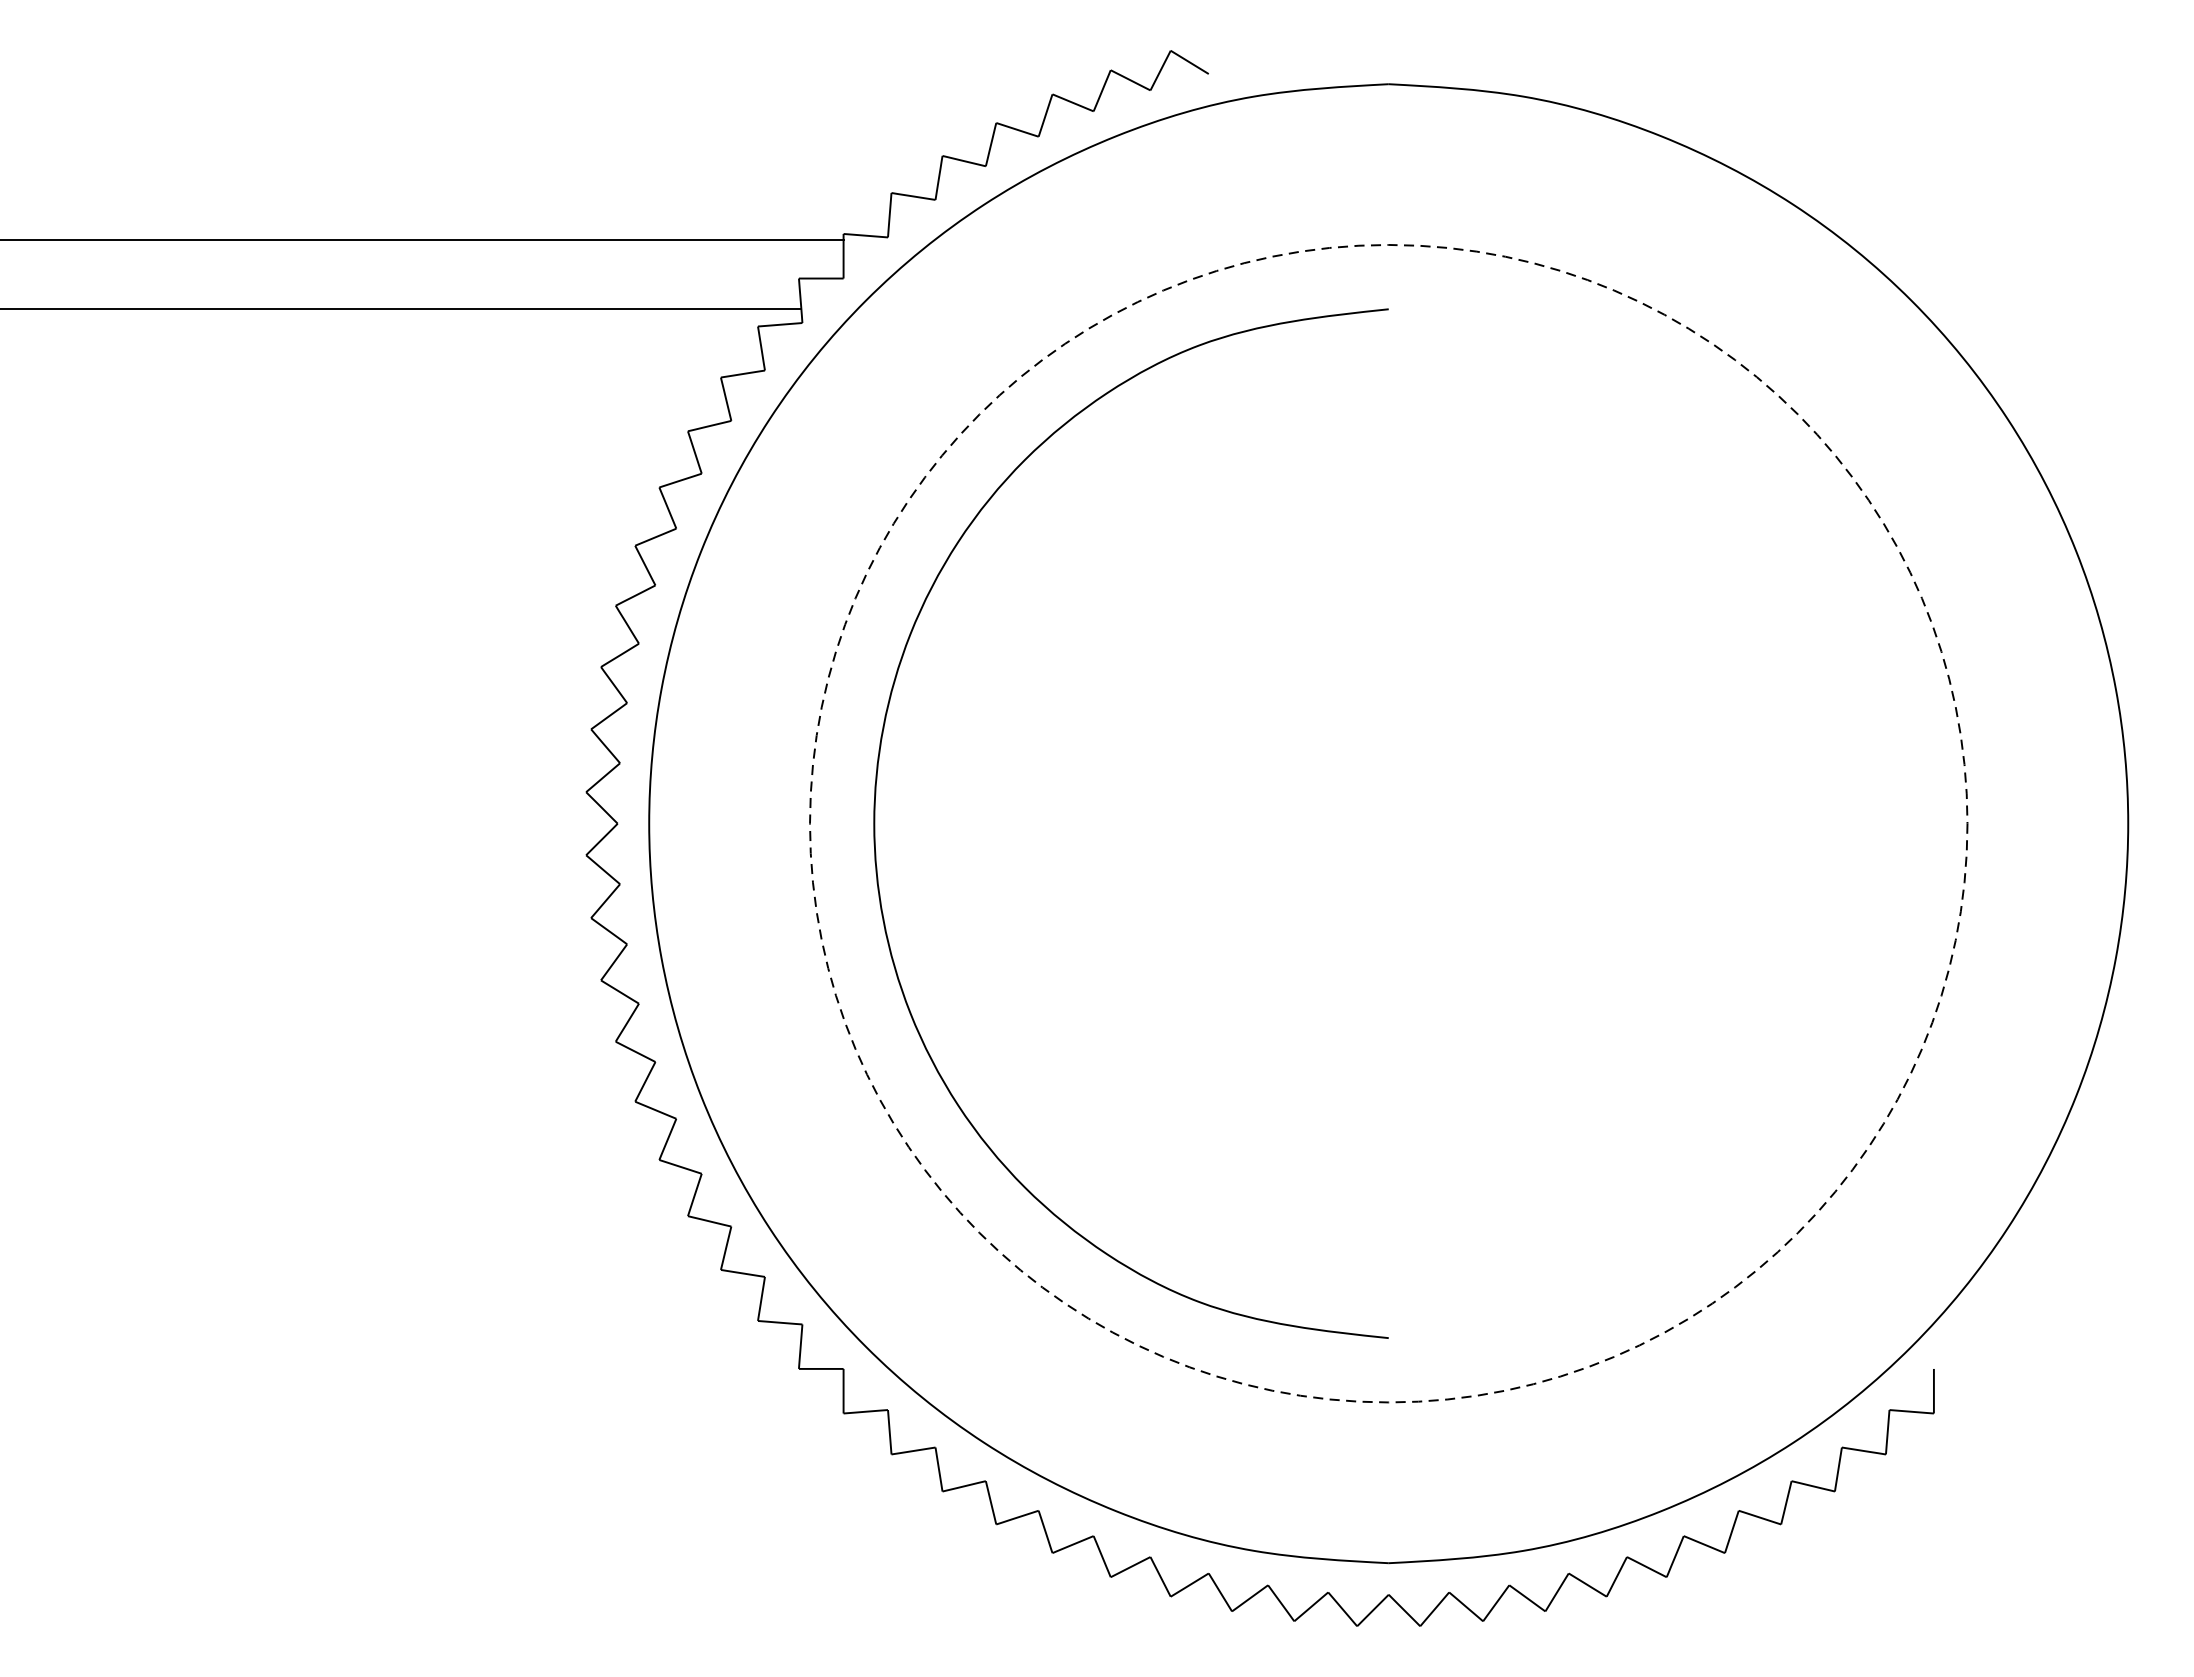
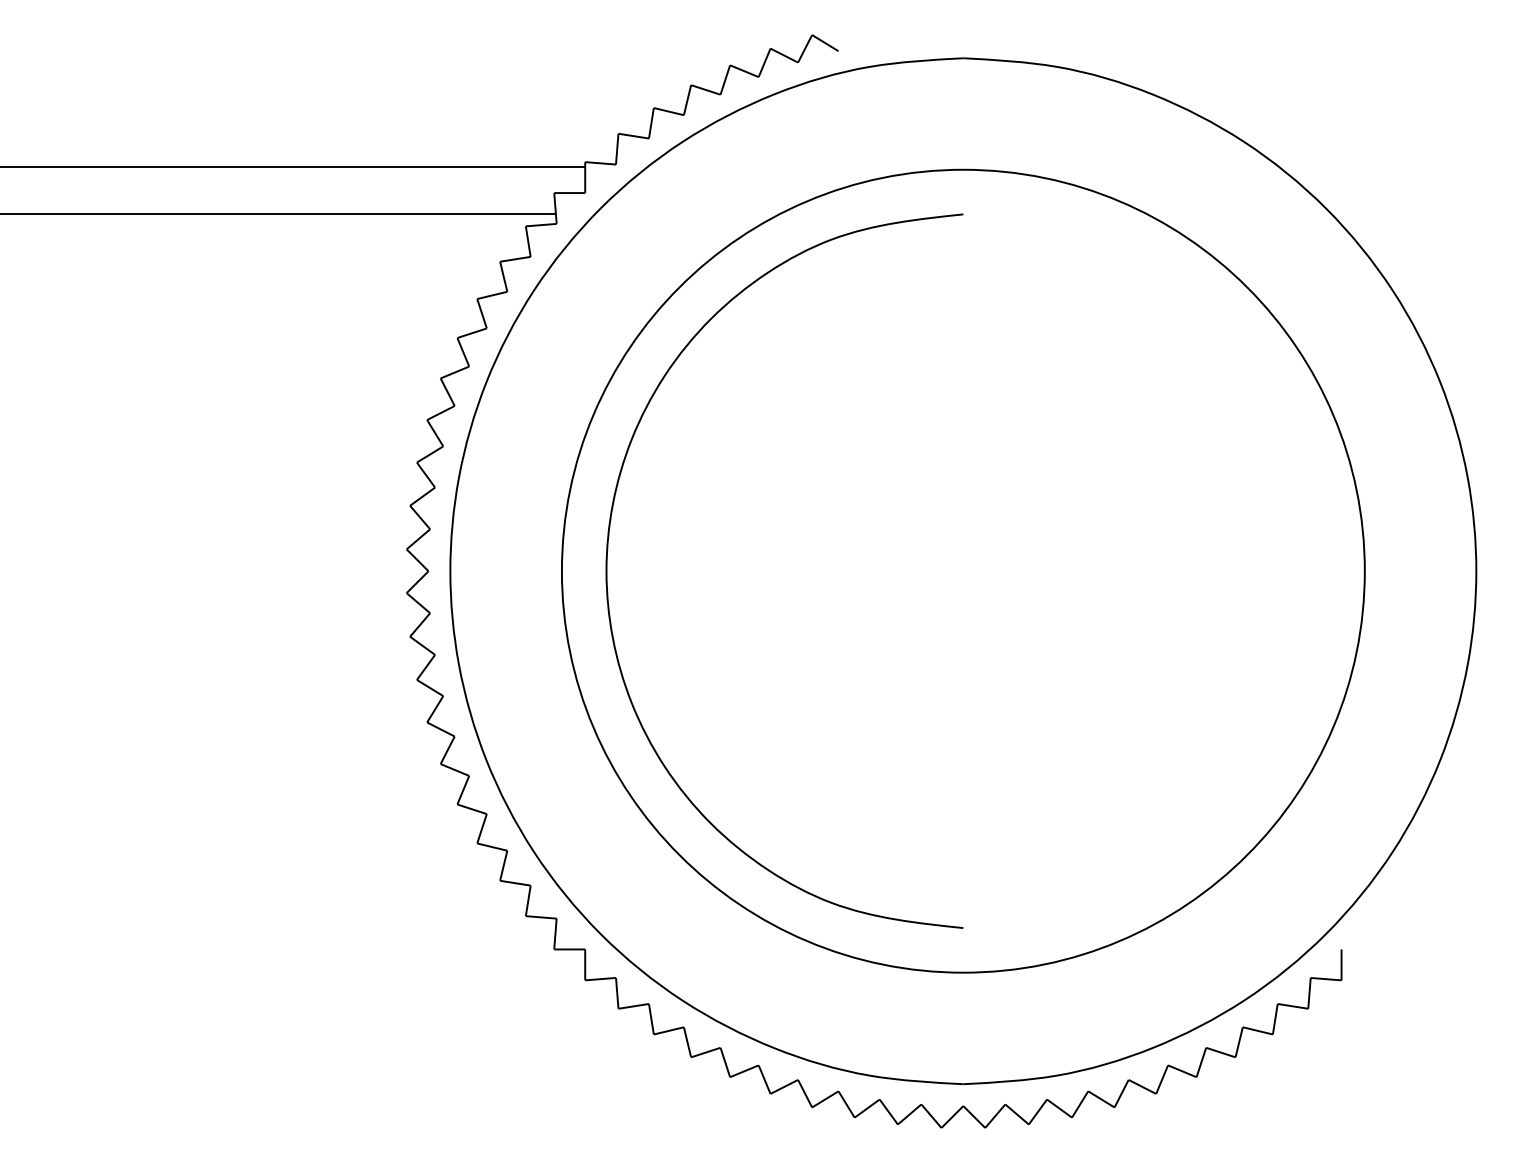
circle: (1387, 822) -> (962, 570), dashed -> solid

